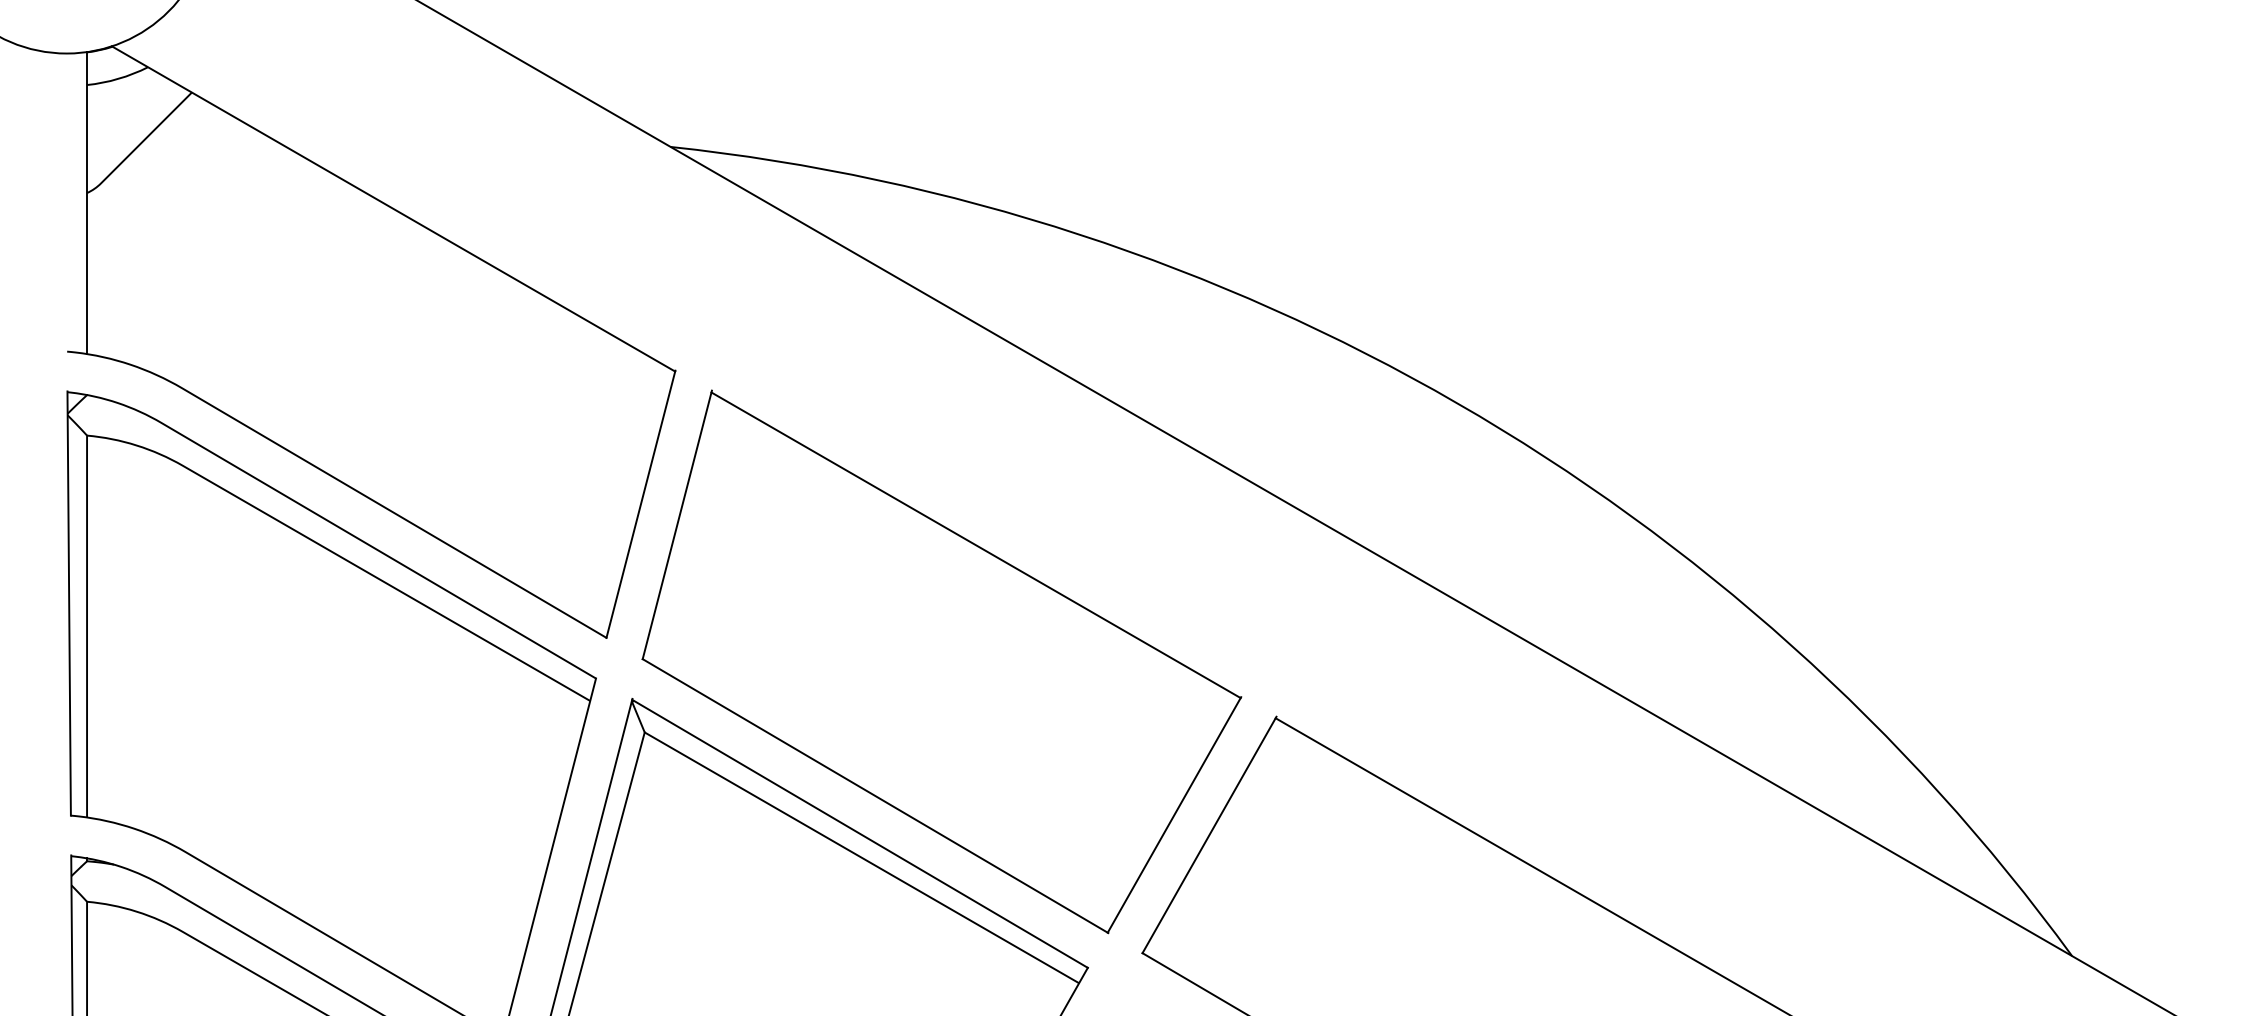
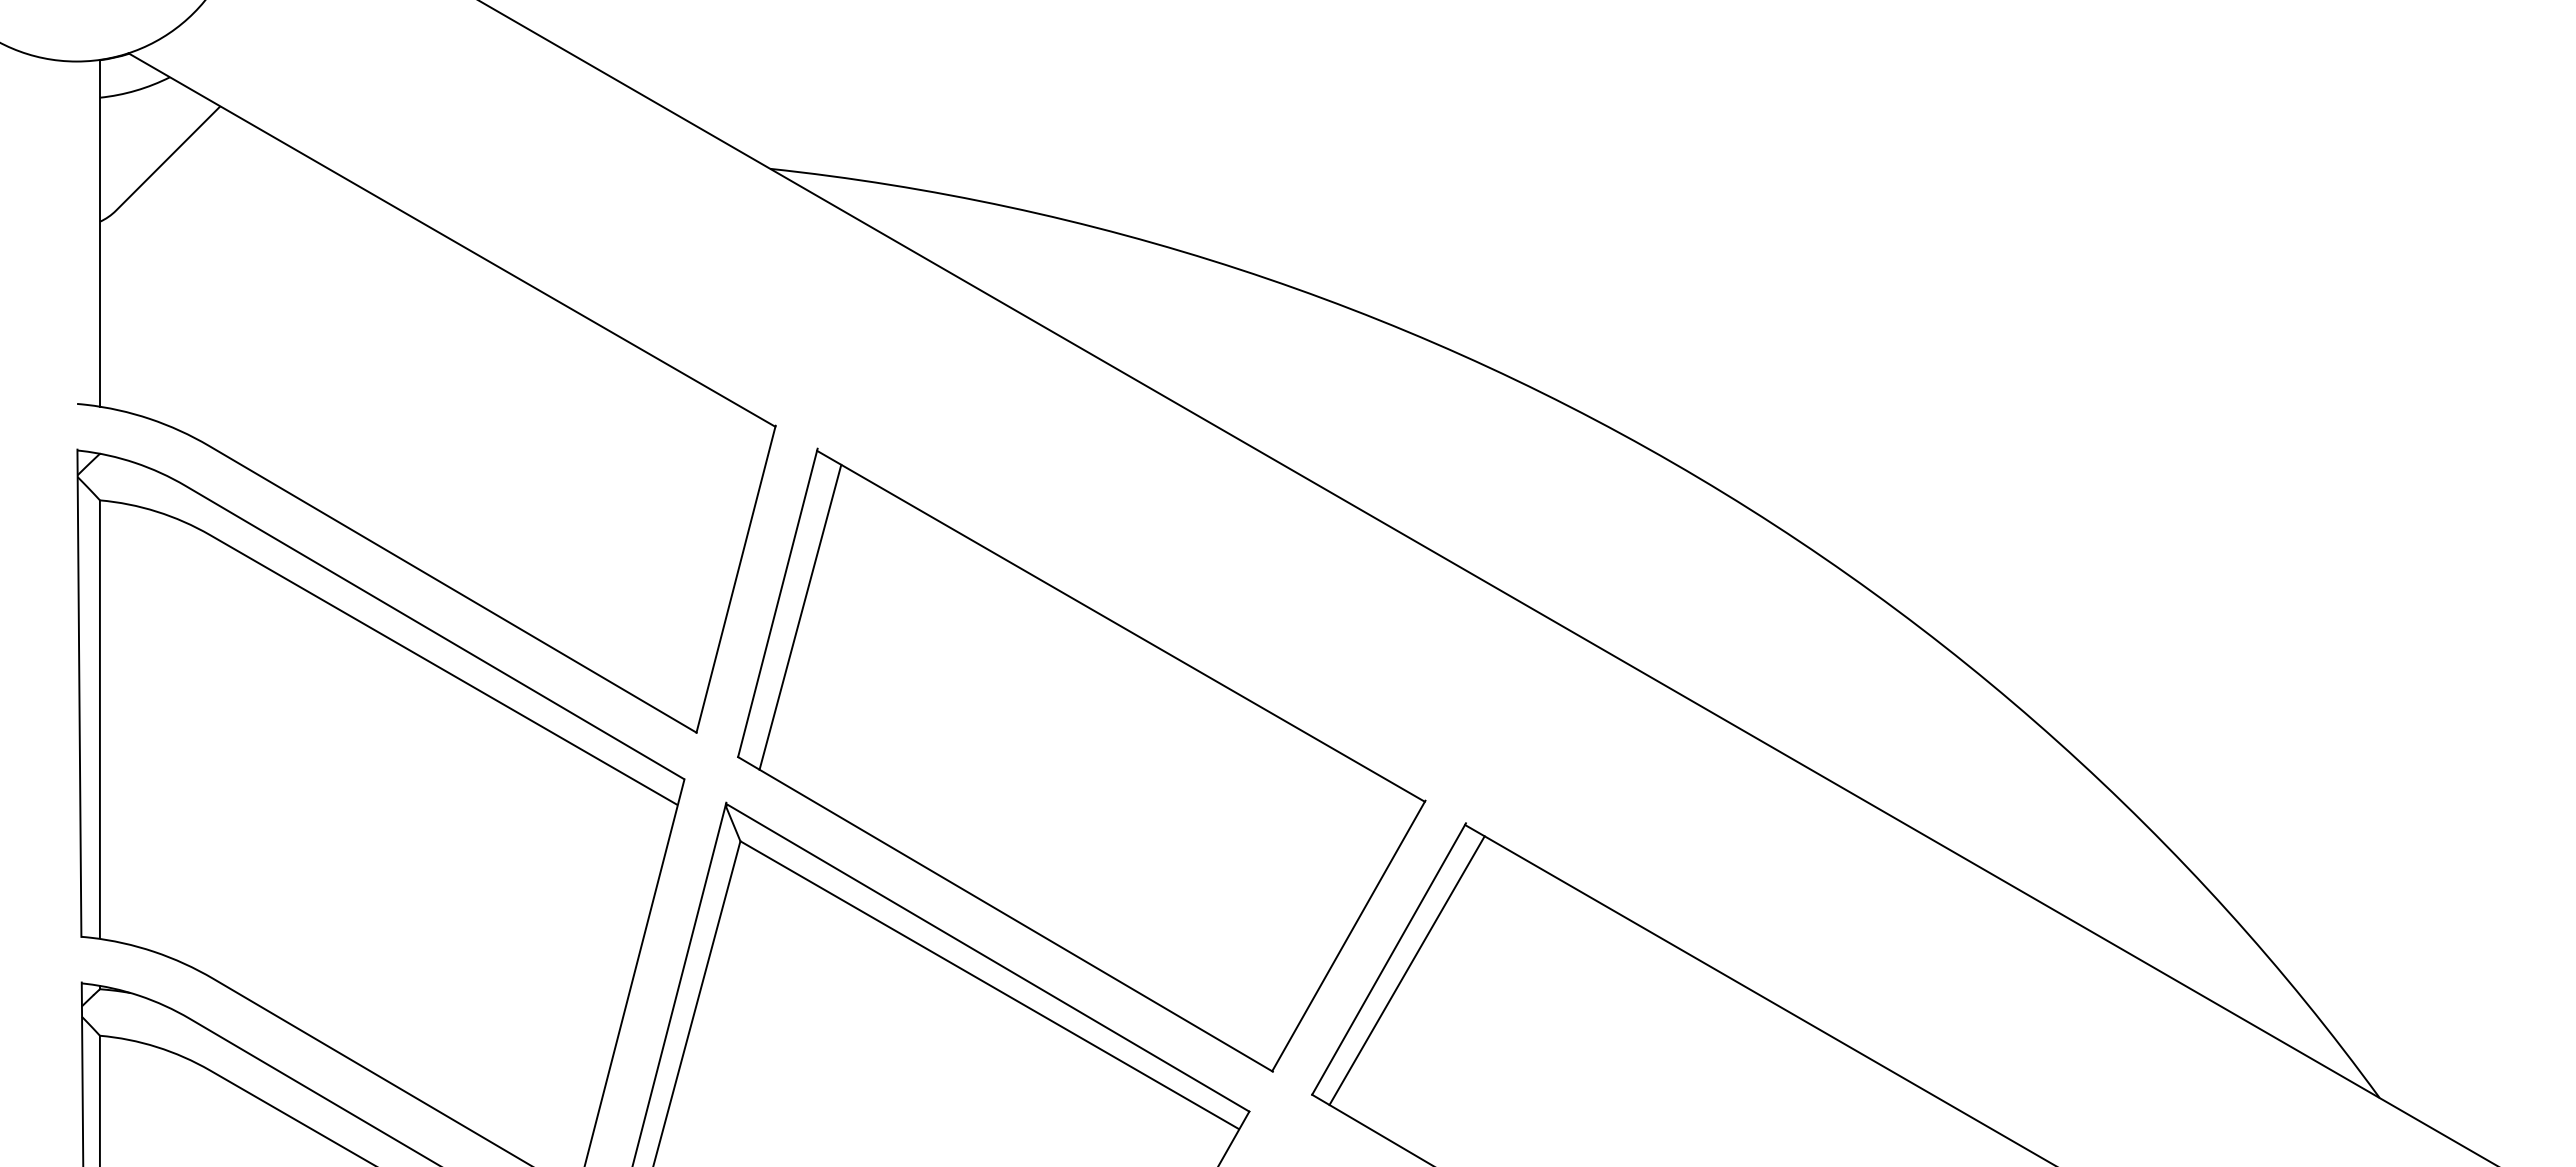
line: (697, 536) -> (800, 616), added
line: (1224, 844) -> (1406, 970), added

